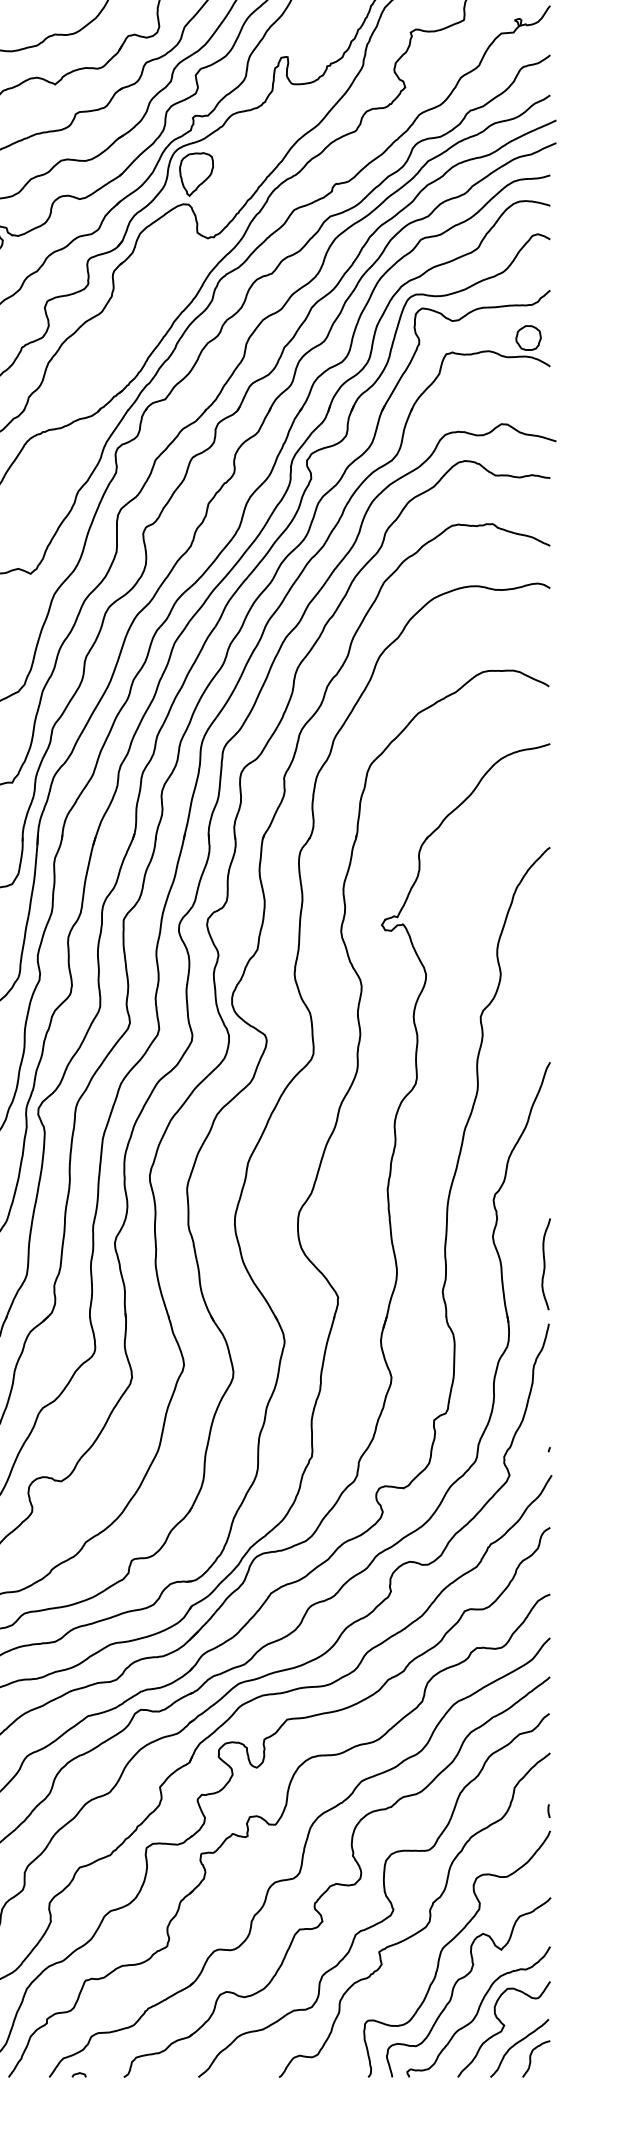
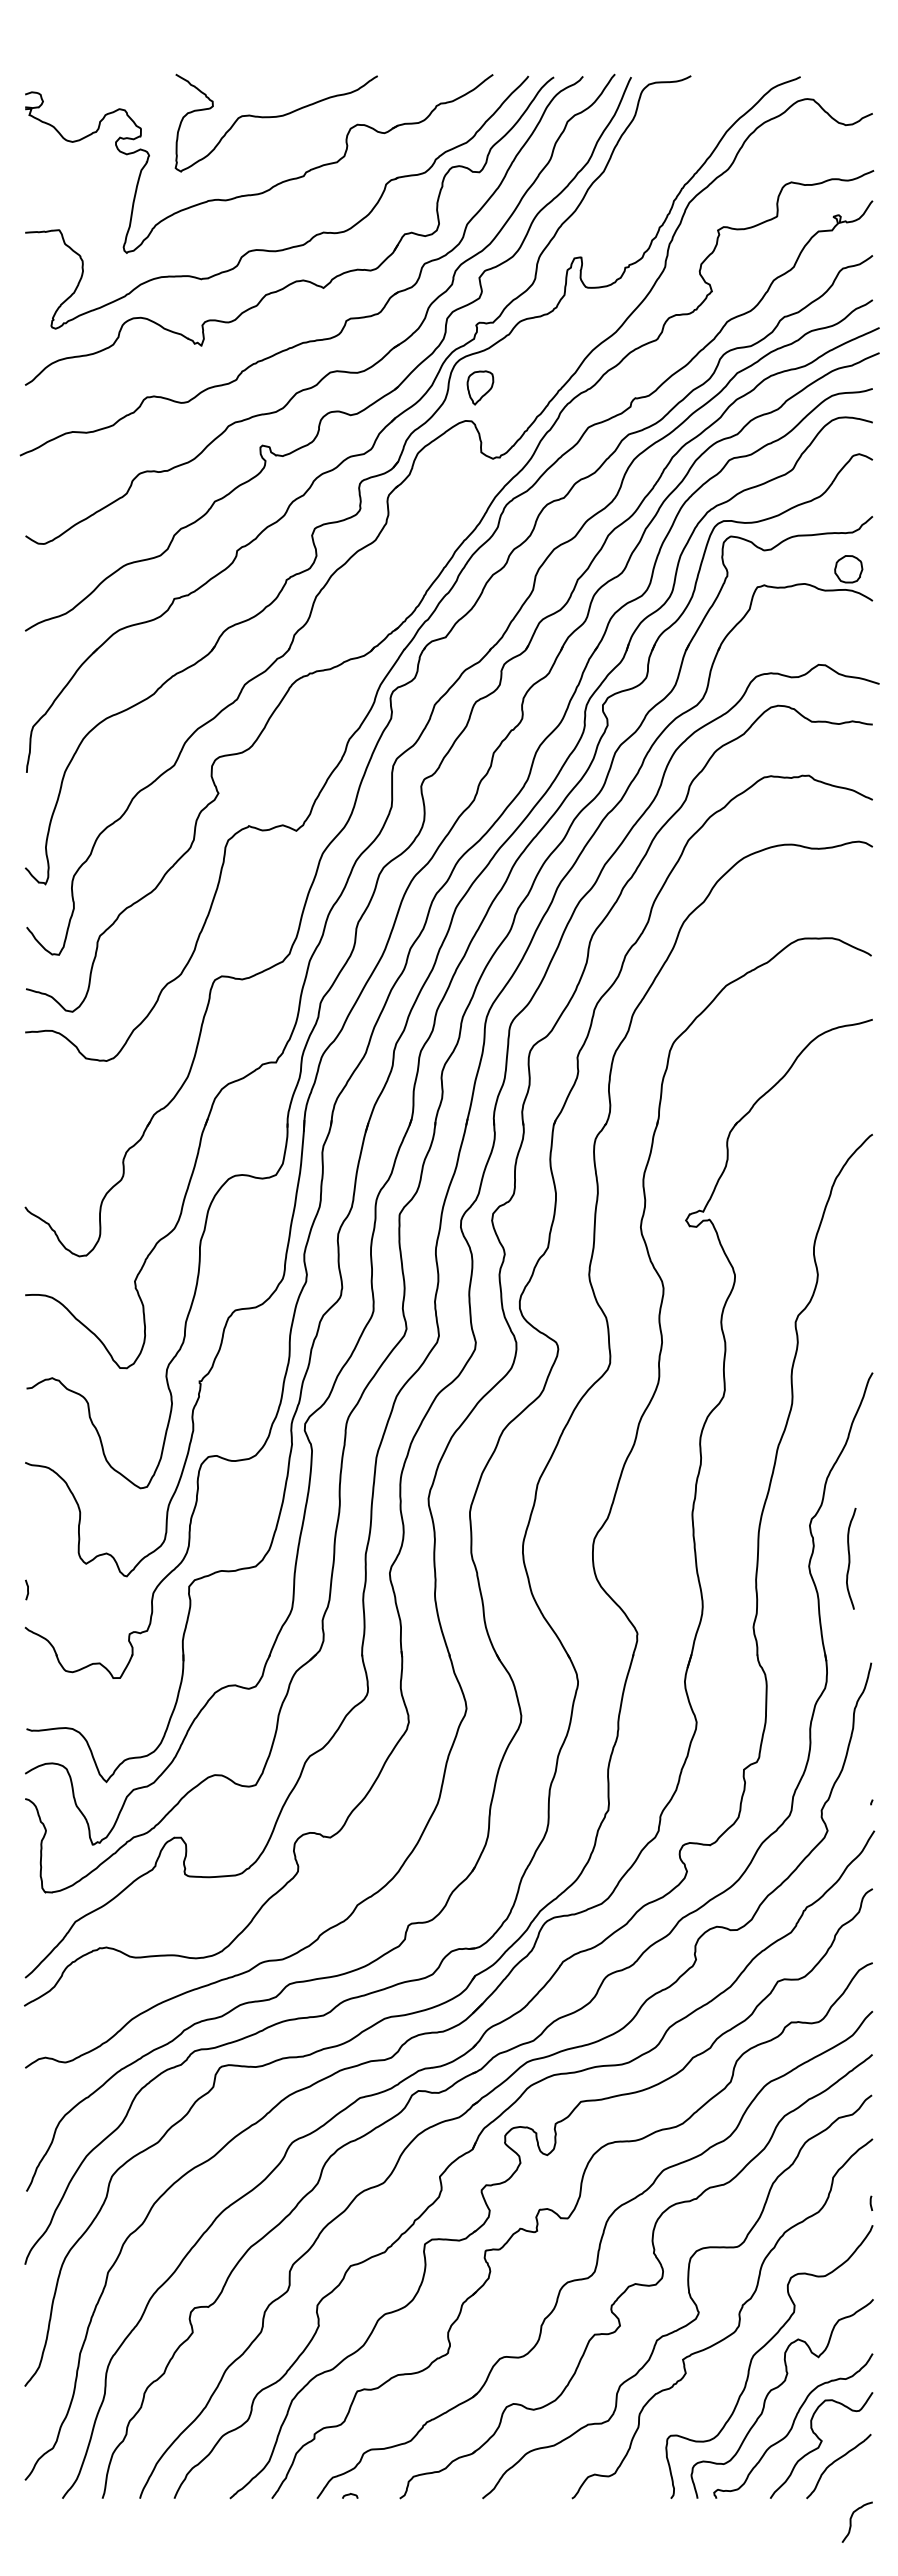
part: (196, 174) -> (480, 387), size x0.7
curve: (545, 1264) -> (850, 1558), moved
curve: (531, 2058) -> (851, 2521), moved

